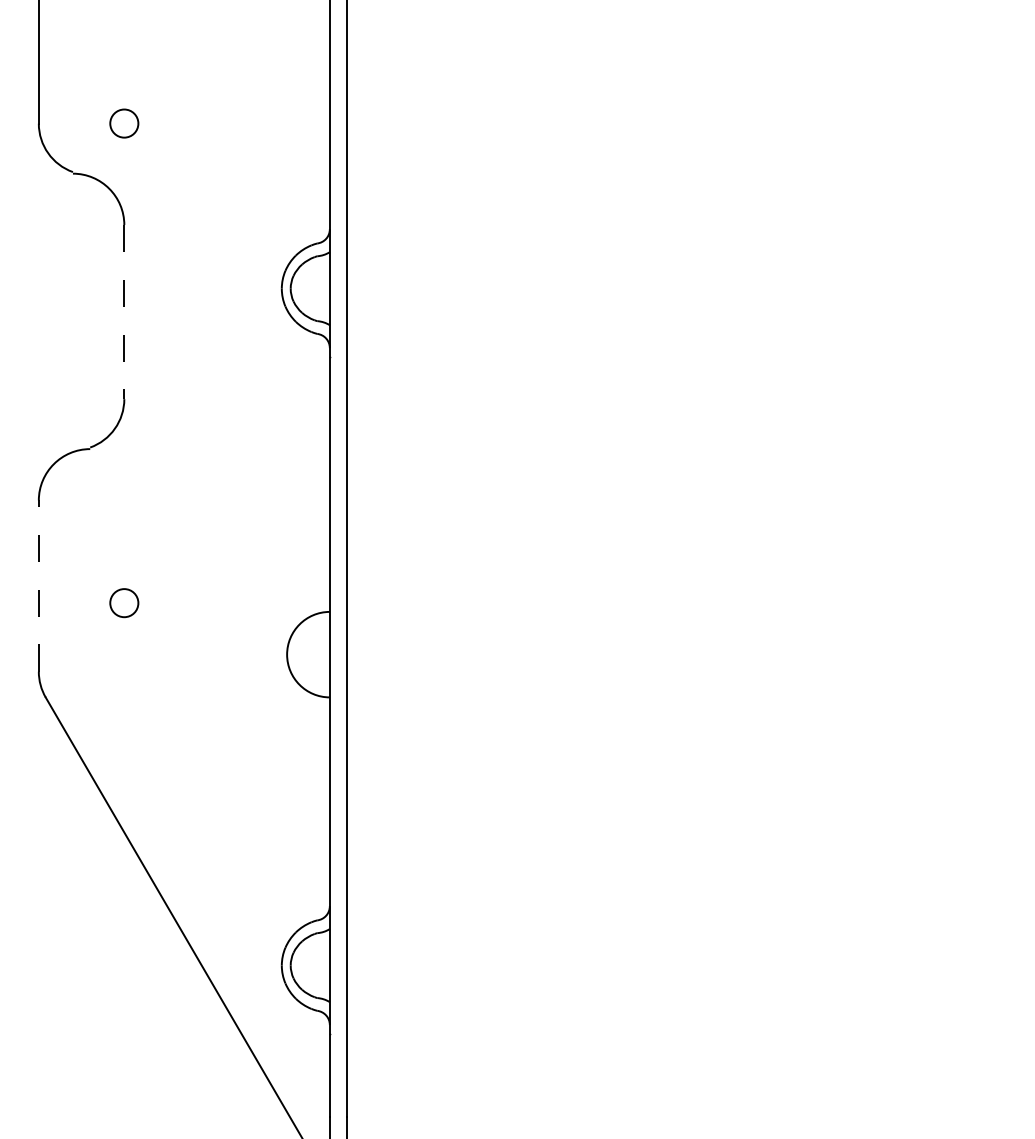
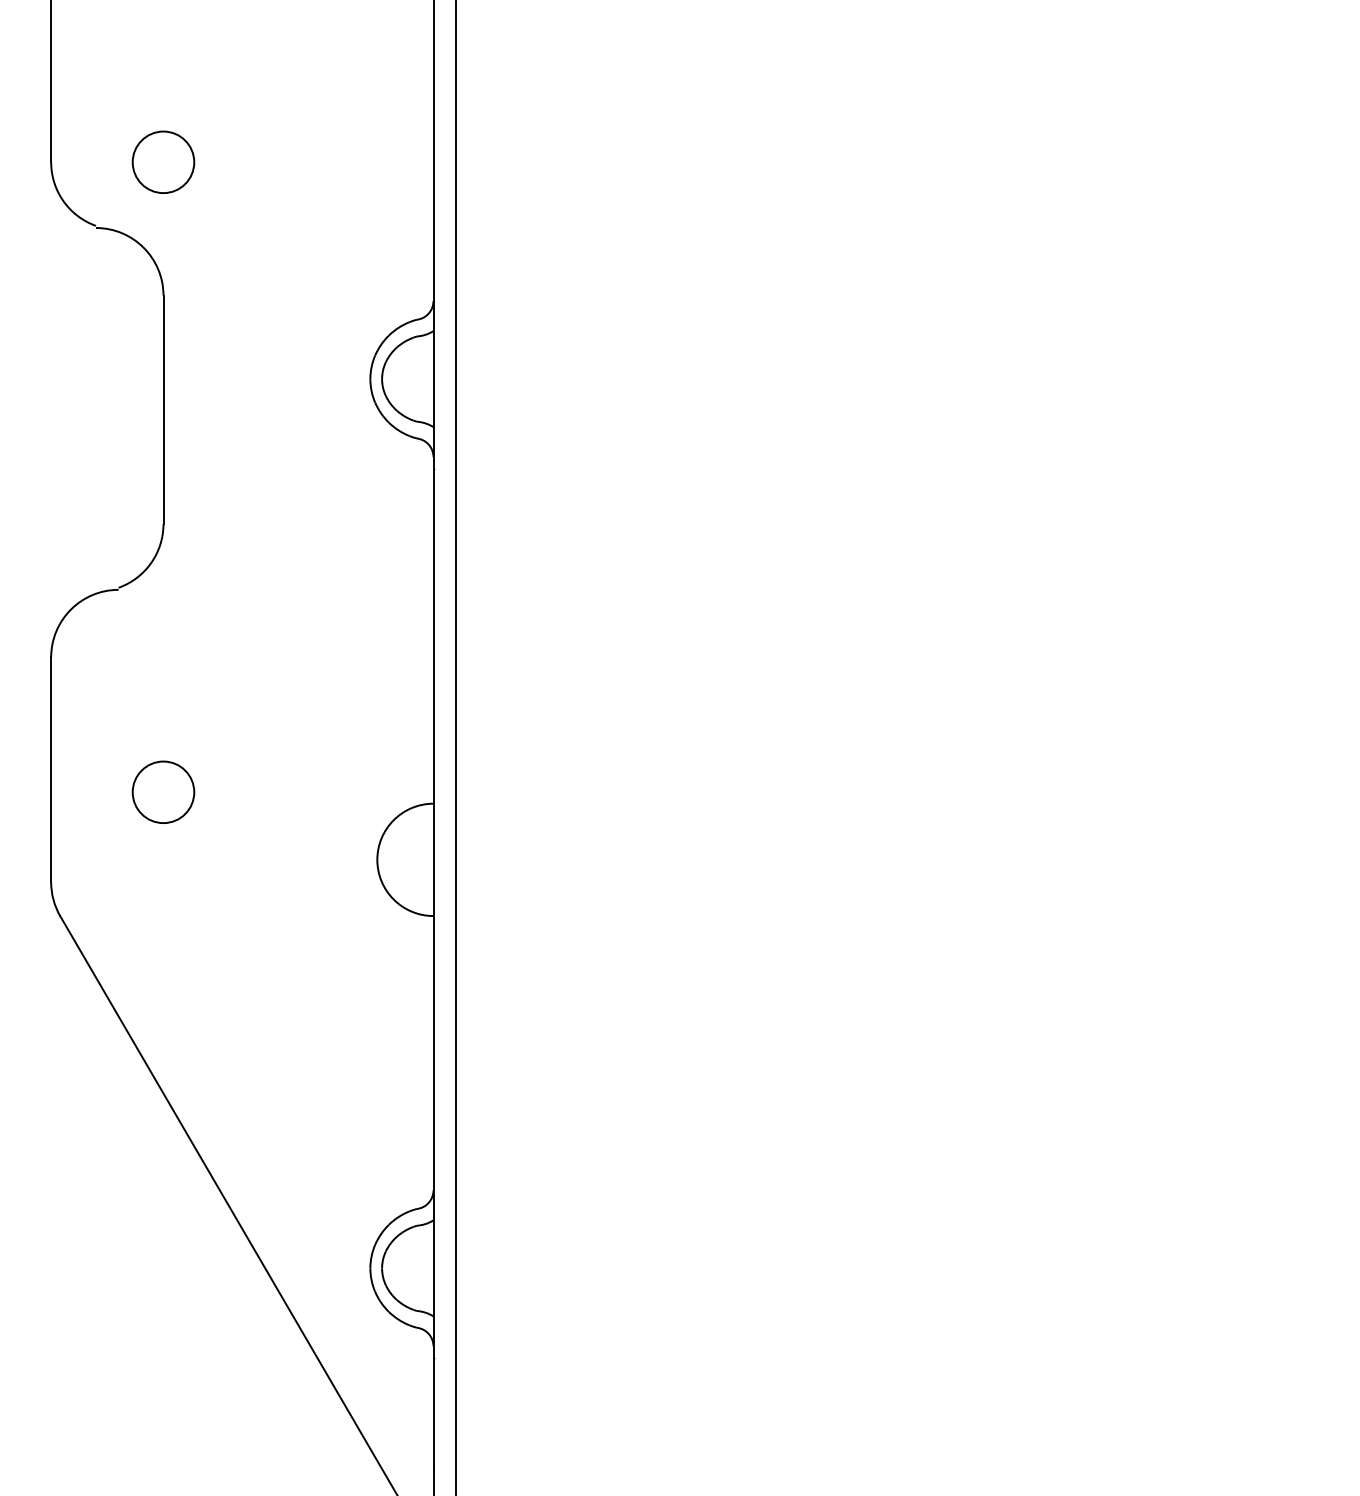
circle: (124, 123) -> (163, 161), size x1.67
line: (124, 312) -> (163, 410), dashed -> solid
line: (39, 585) -> (51, 769), dashed -> solid
circle: (124, 602) -> (163, 791), size x1.67

